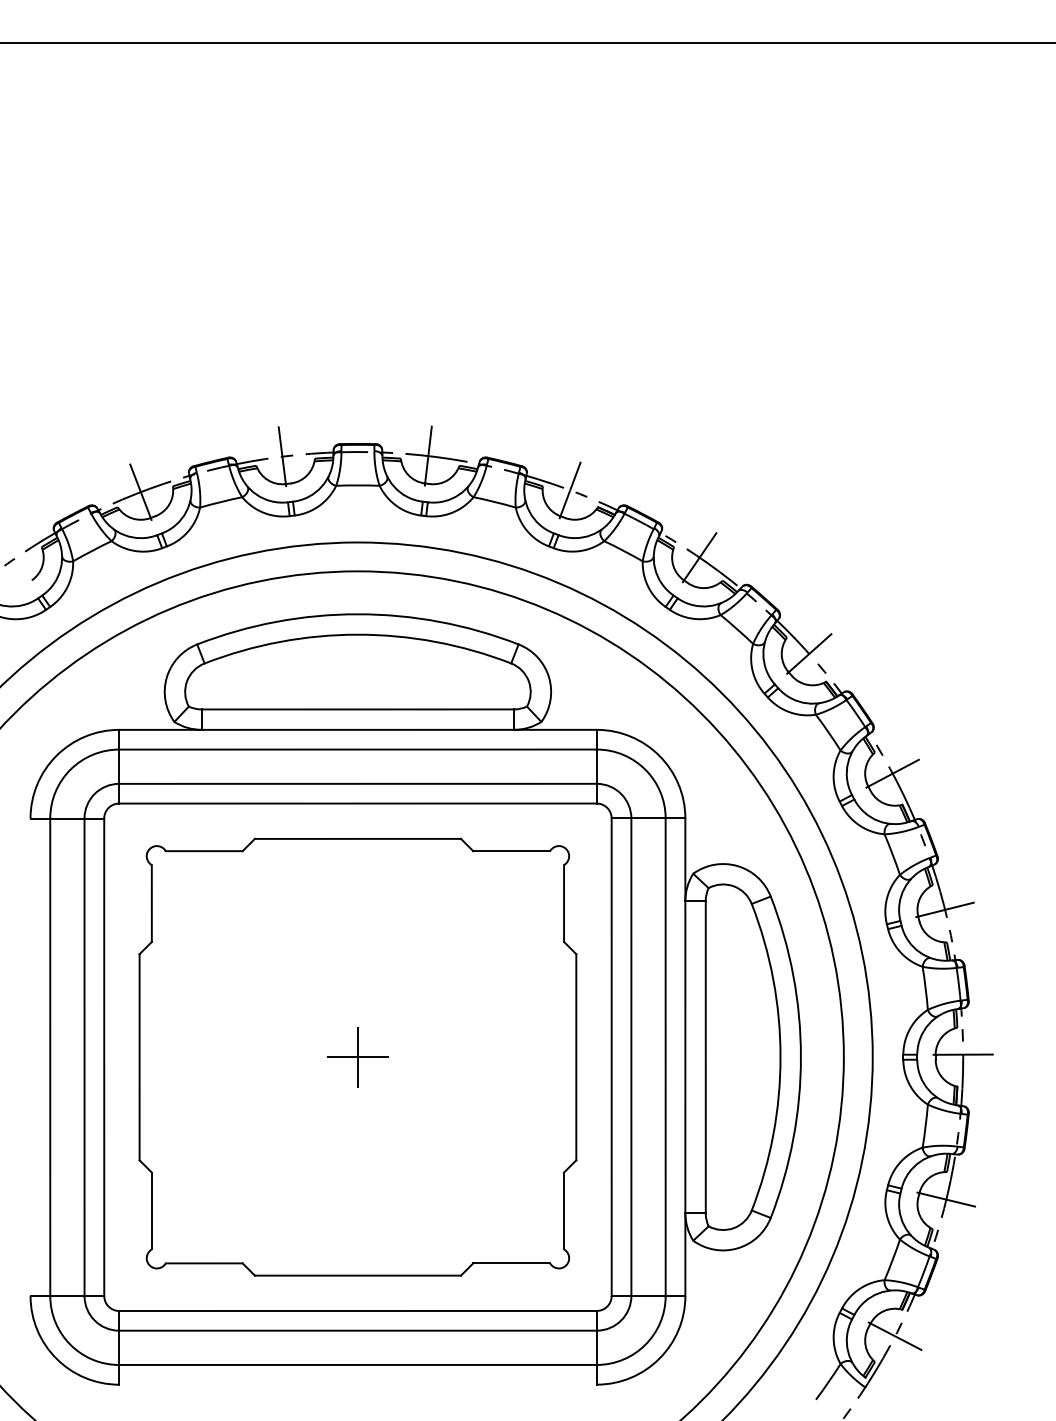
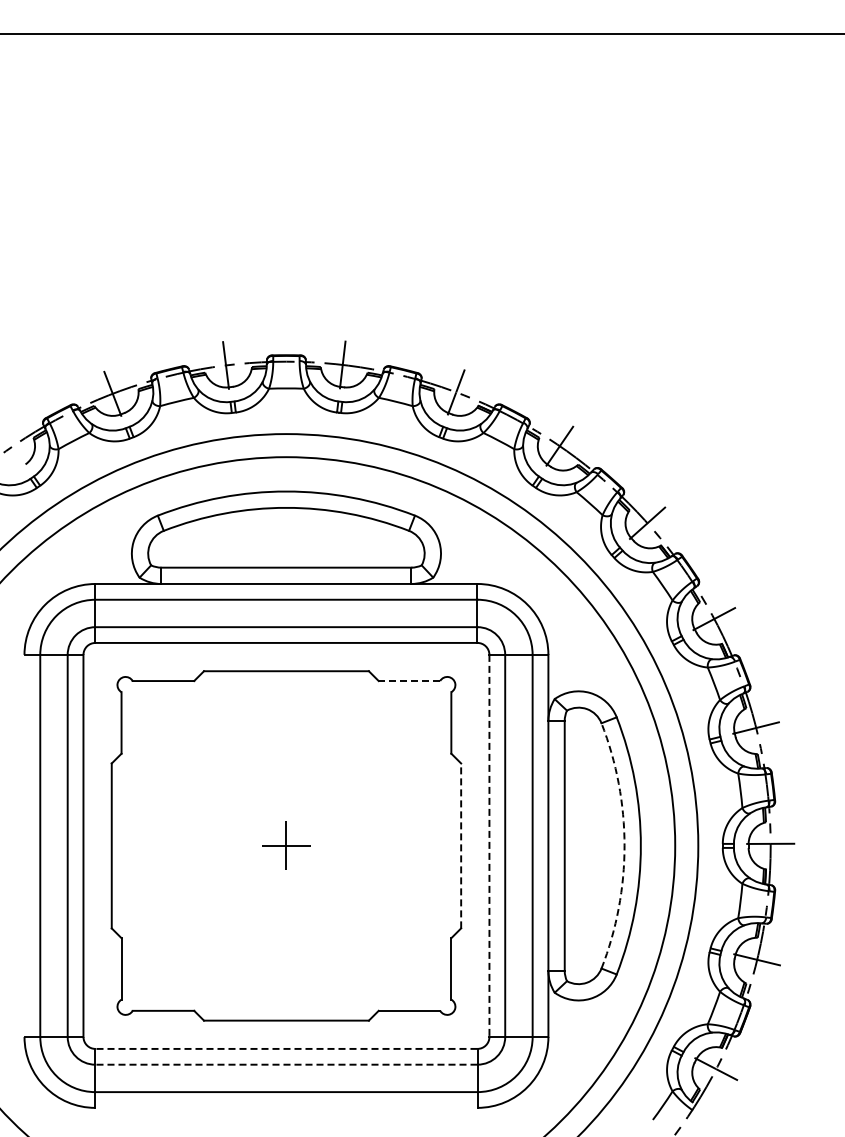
line: (511, 851) -> (409, 681), solid -> dashed
line: (576, 1056) -> (461, 845), solid -> dashed
arc: (780, 1056) -> (624, 845), solid -> dashed
line: (611, 1057) -> (489, 846), solid -> dashed
line: (356, 1310) -> (285, 1048), solid -> dashed
line: (356, 1330) -> (285, 1064), solid -> dashed

